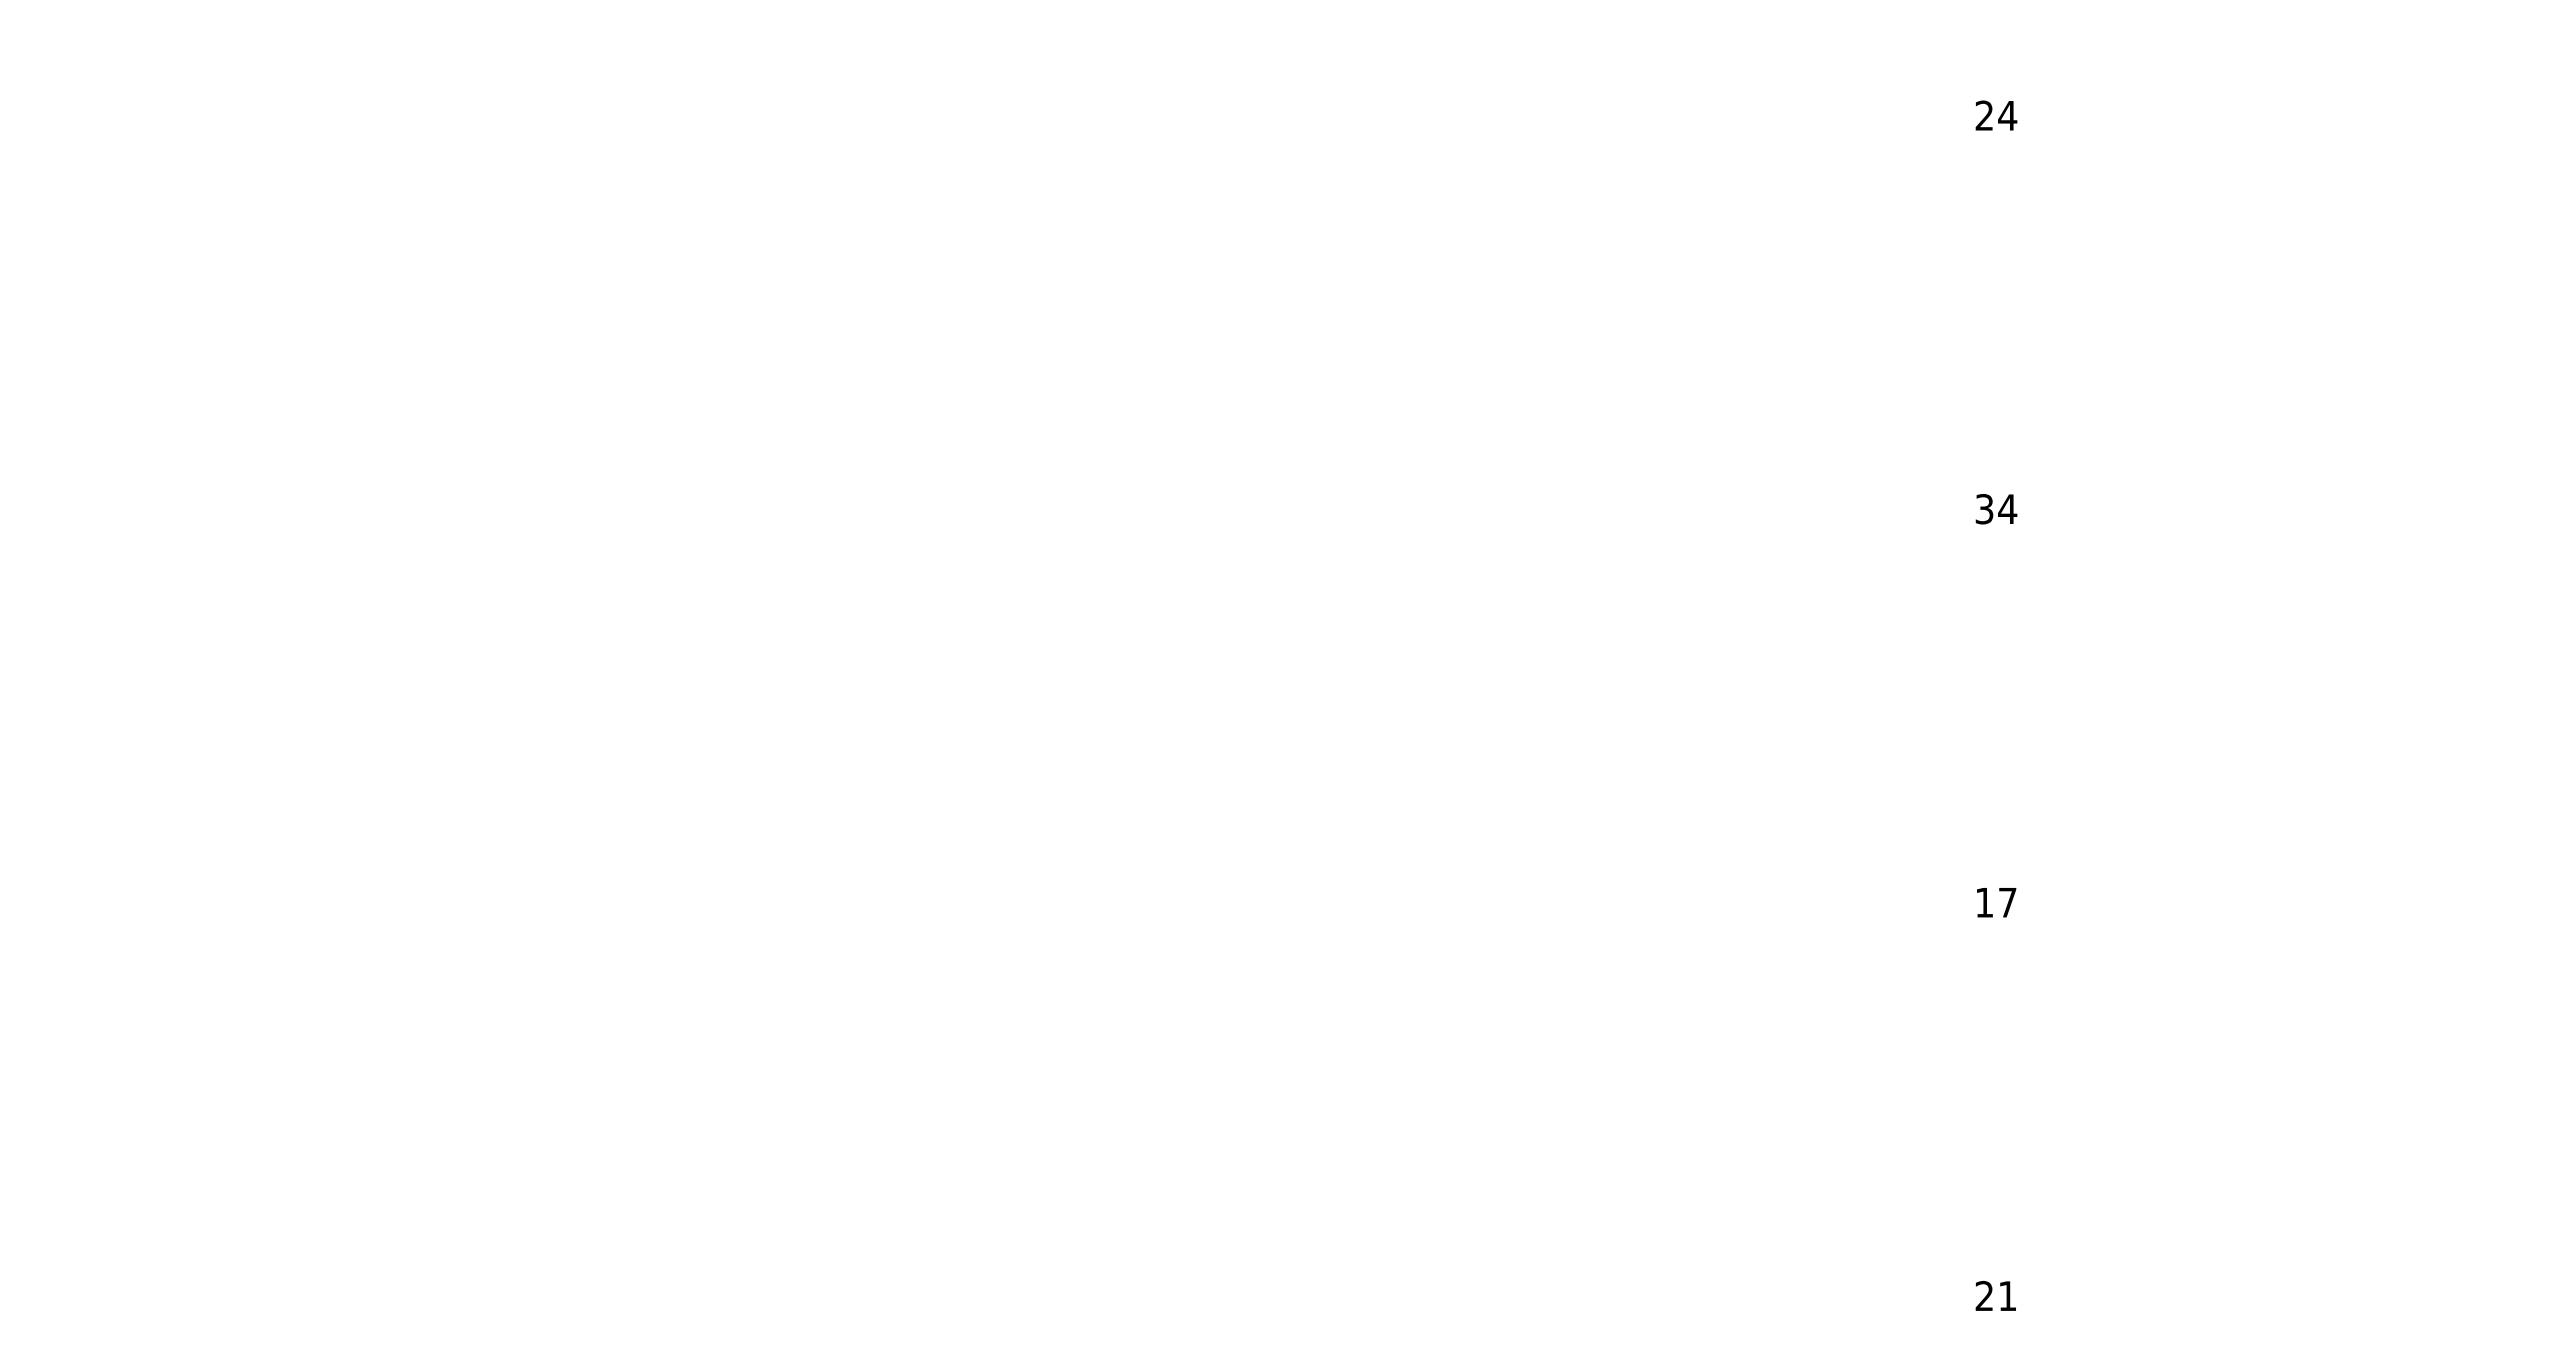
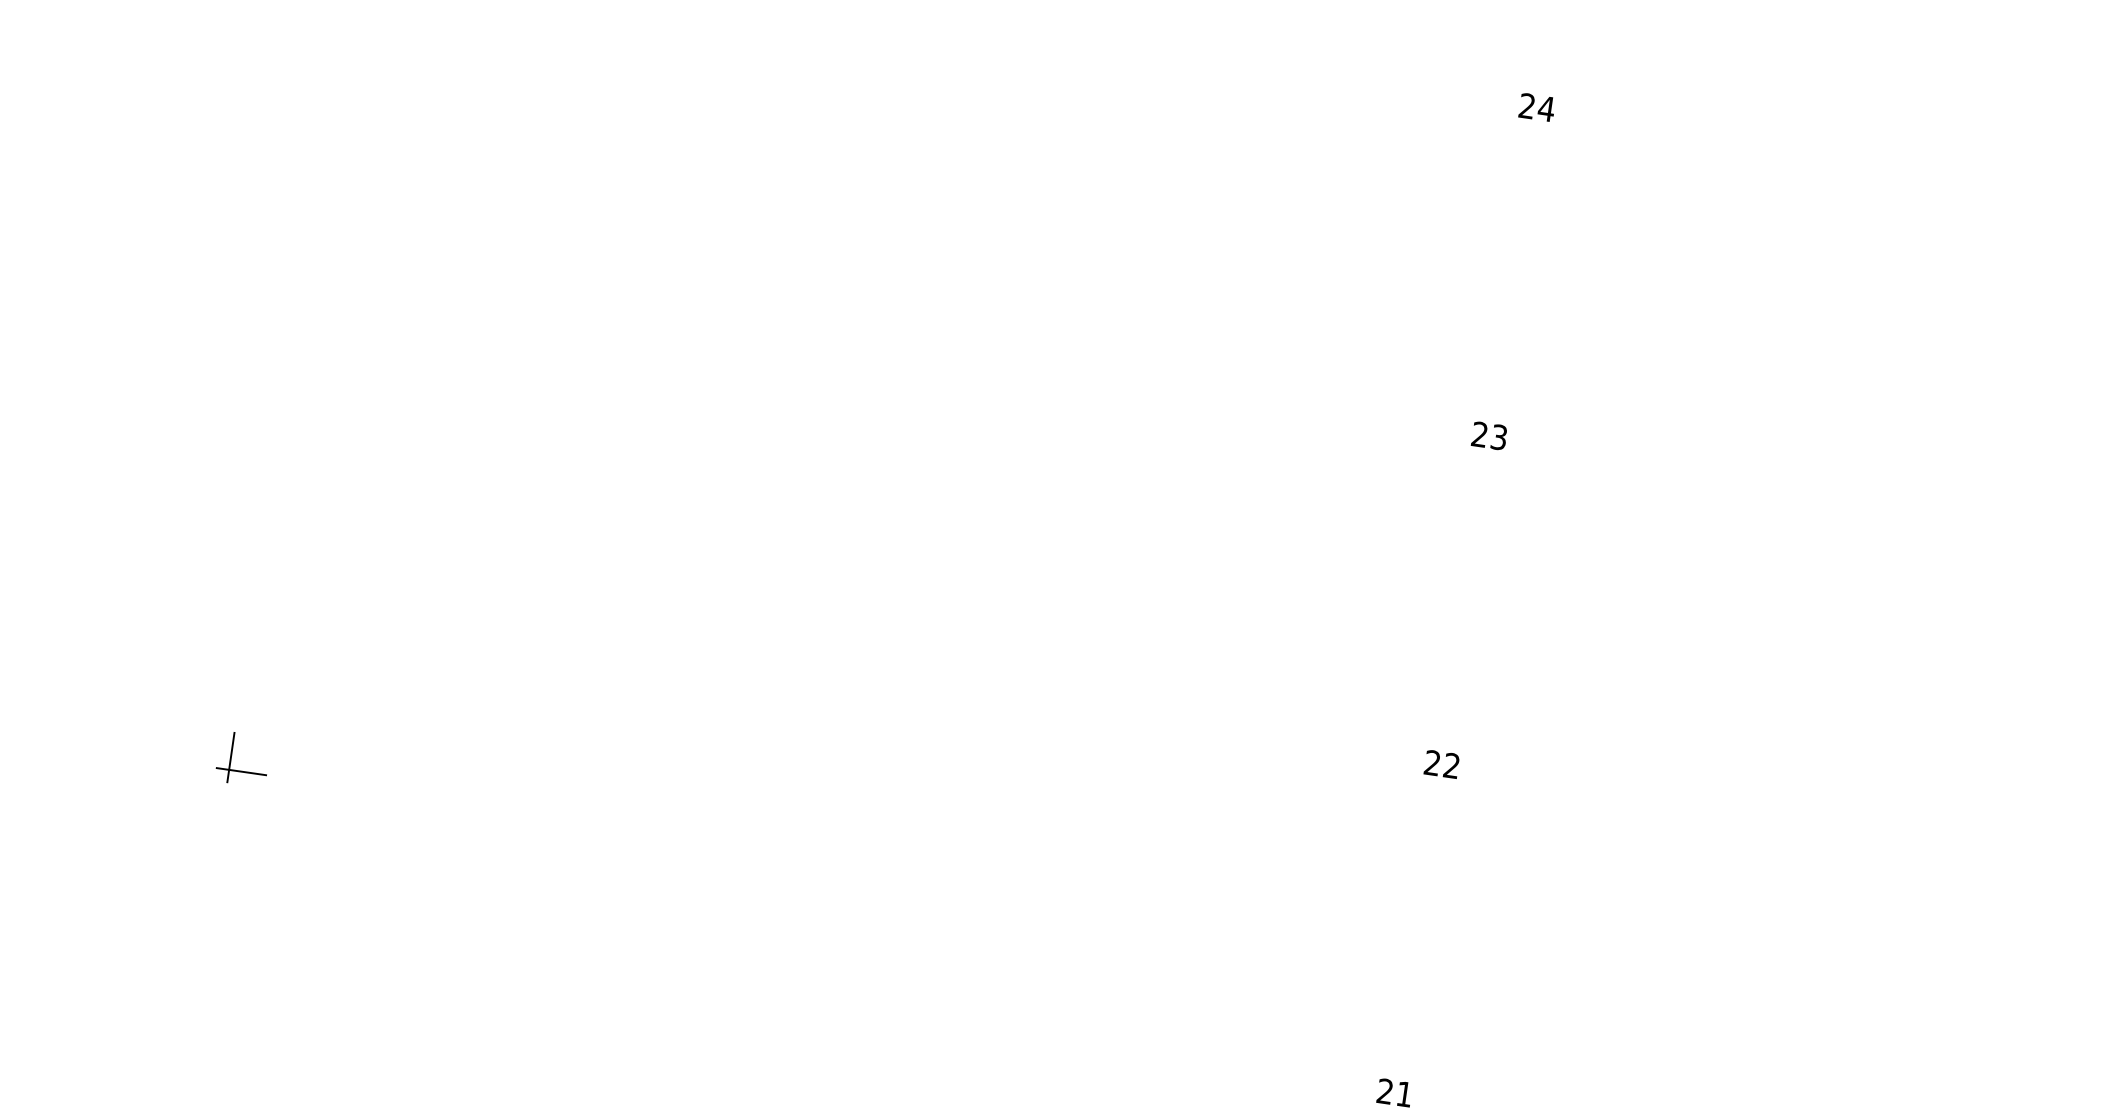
text: (1996, 509) -> (1489, 436), 34 -> 23
text: (1995, 902) -> (1441, 764), 17 -> 22
part: (588, 1113) -> (241, 771), added

